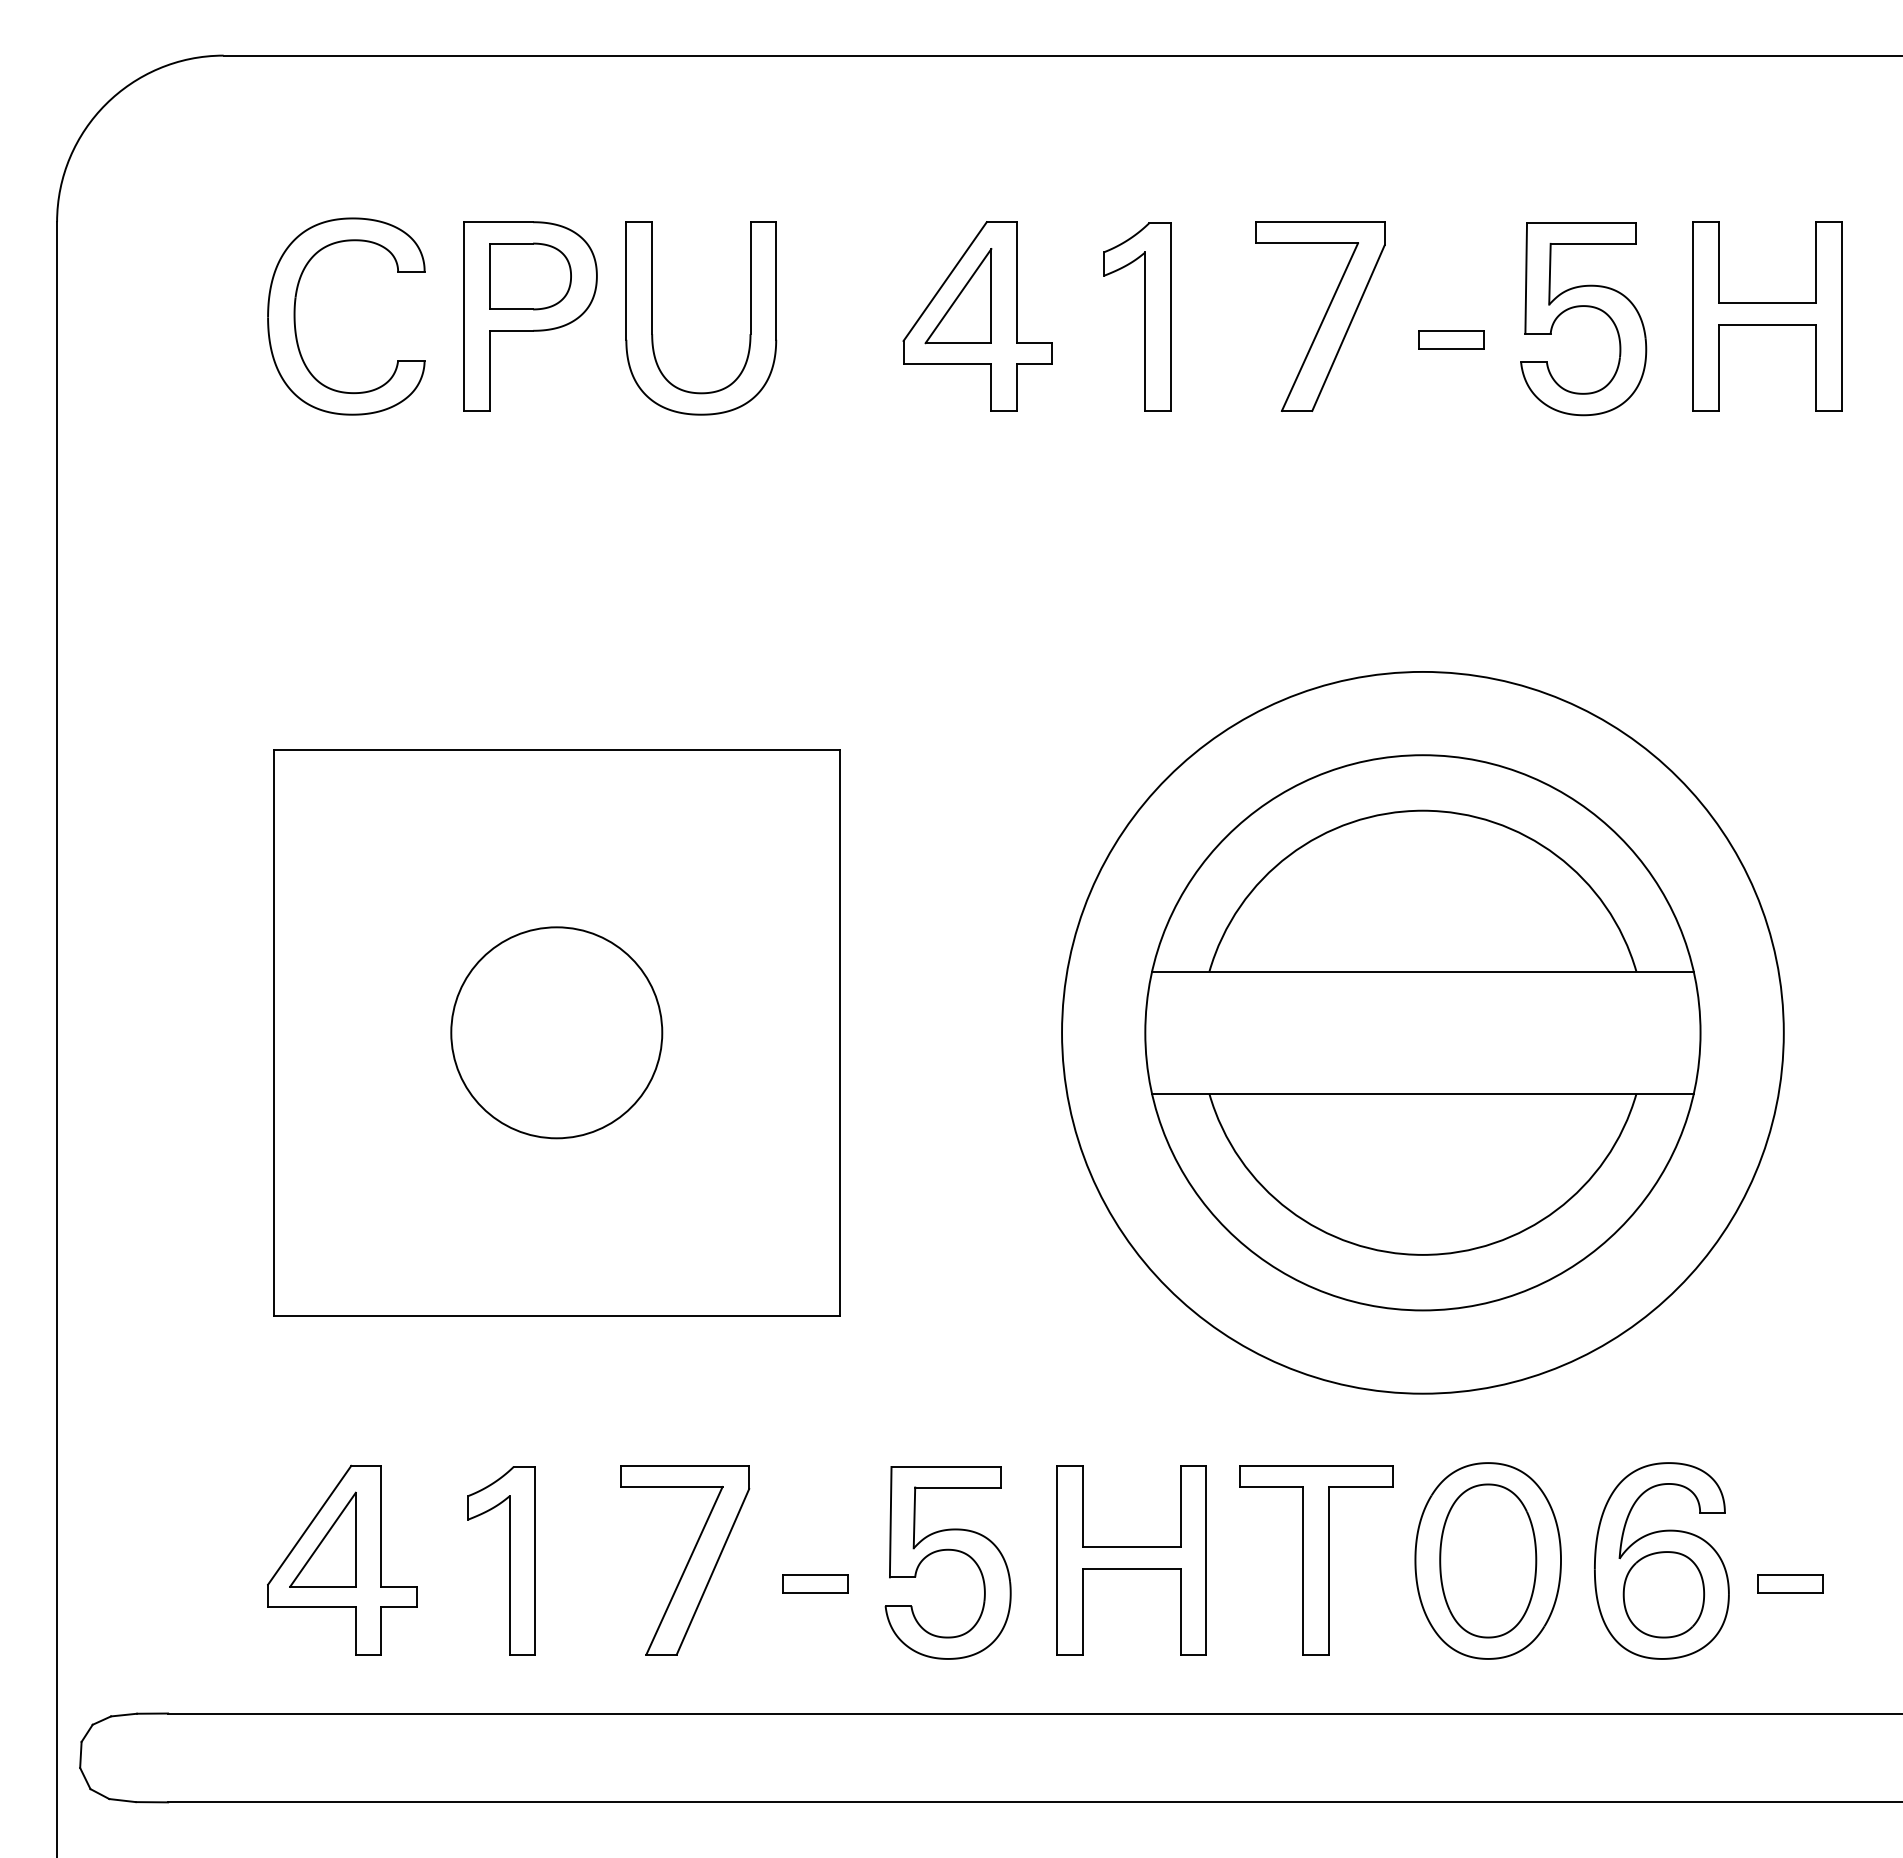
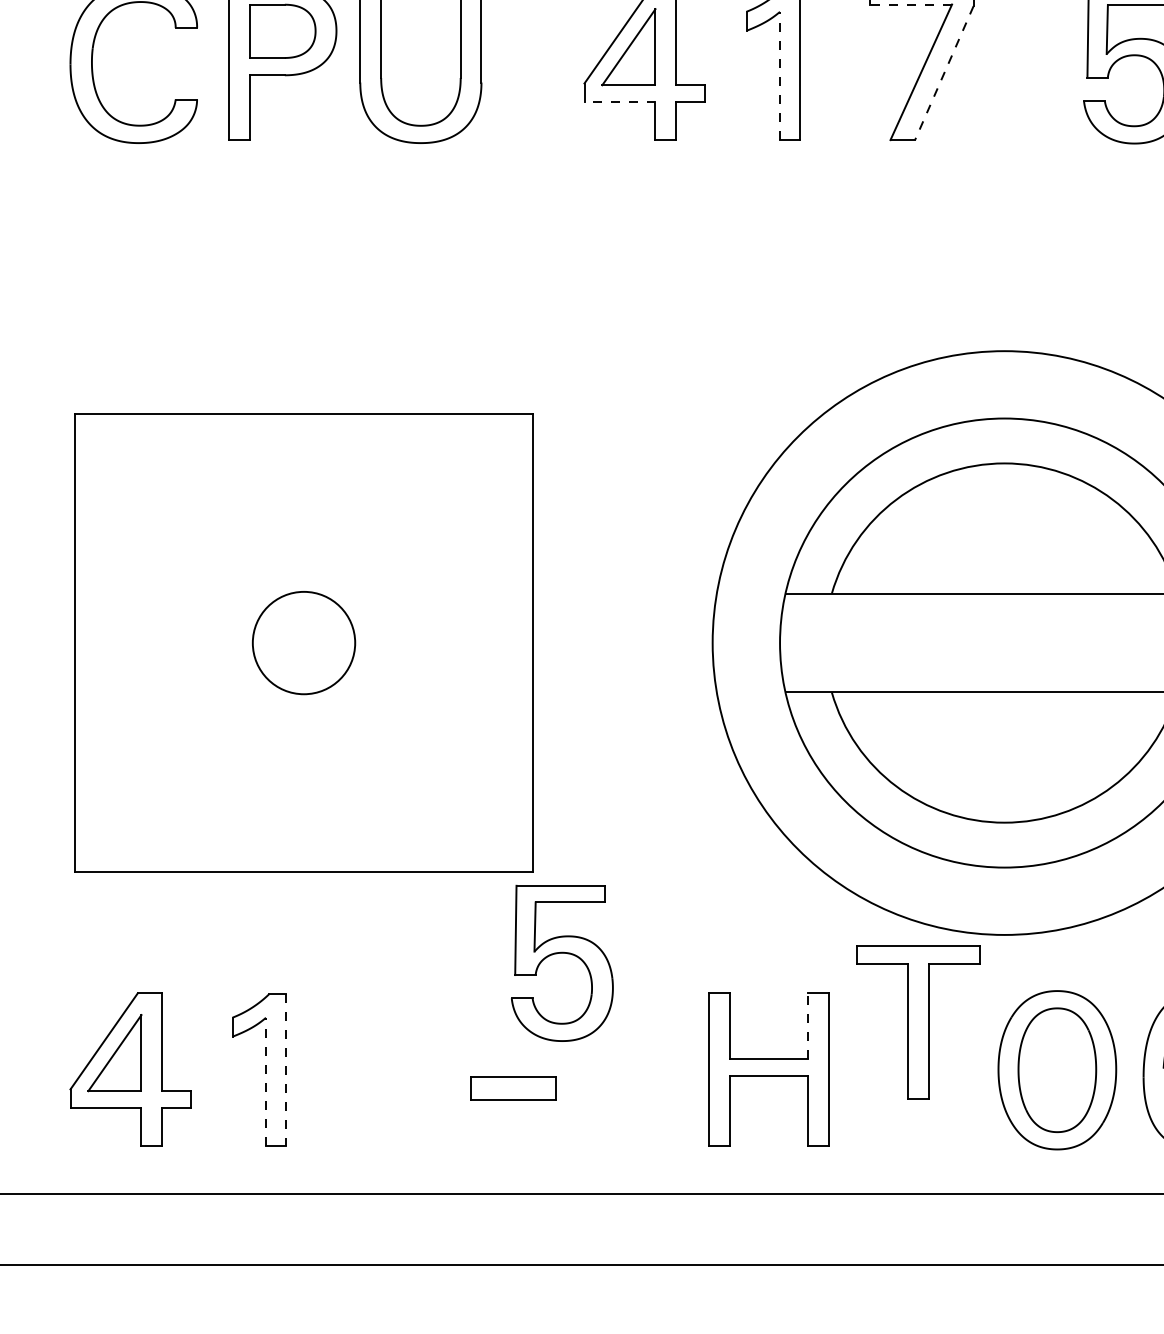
line: (1307, 243) -> (911, 4), solid -> dashed
line: (1348, 328) -> (944, 73), solid -> dashed
line: (1145, 331) -> (780, 75), solid -> dashed
part: (1451, 339) -> (1027, 82), removed
line: (947, 363) -> (620, 101), solid -> dashed
circle: (556, 1032) -> (303, 642), size x0.6
line: (1180, 1505) -> (808, 1025), solid -> dashed
part: (947, 1550) -> (561, 953), moved
line: (535, 1560) -> (286, 1069), solid -> dashed
part: (685, 1560) -> (408, 1069), removed
part: (1316, 1560) -> (918, 1022), moved
line: (509, 1574) -> (265, 1081), solid -> dashed
part: (815, 1583) -> (513, 1088), size x1.6

